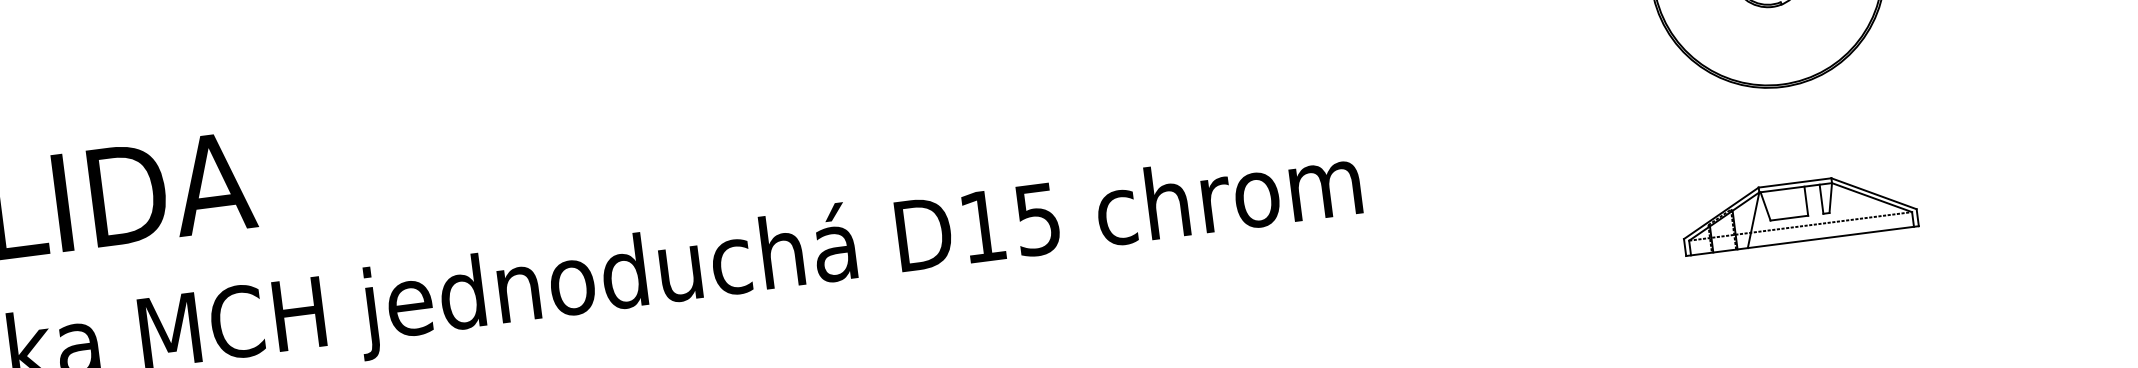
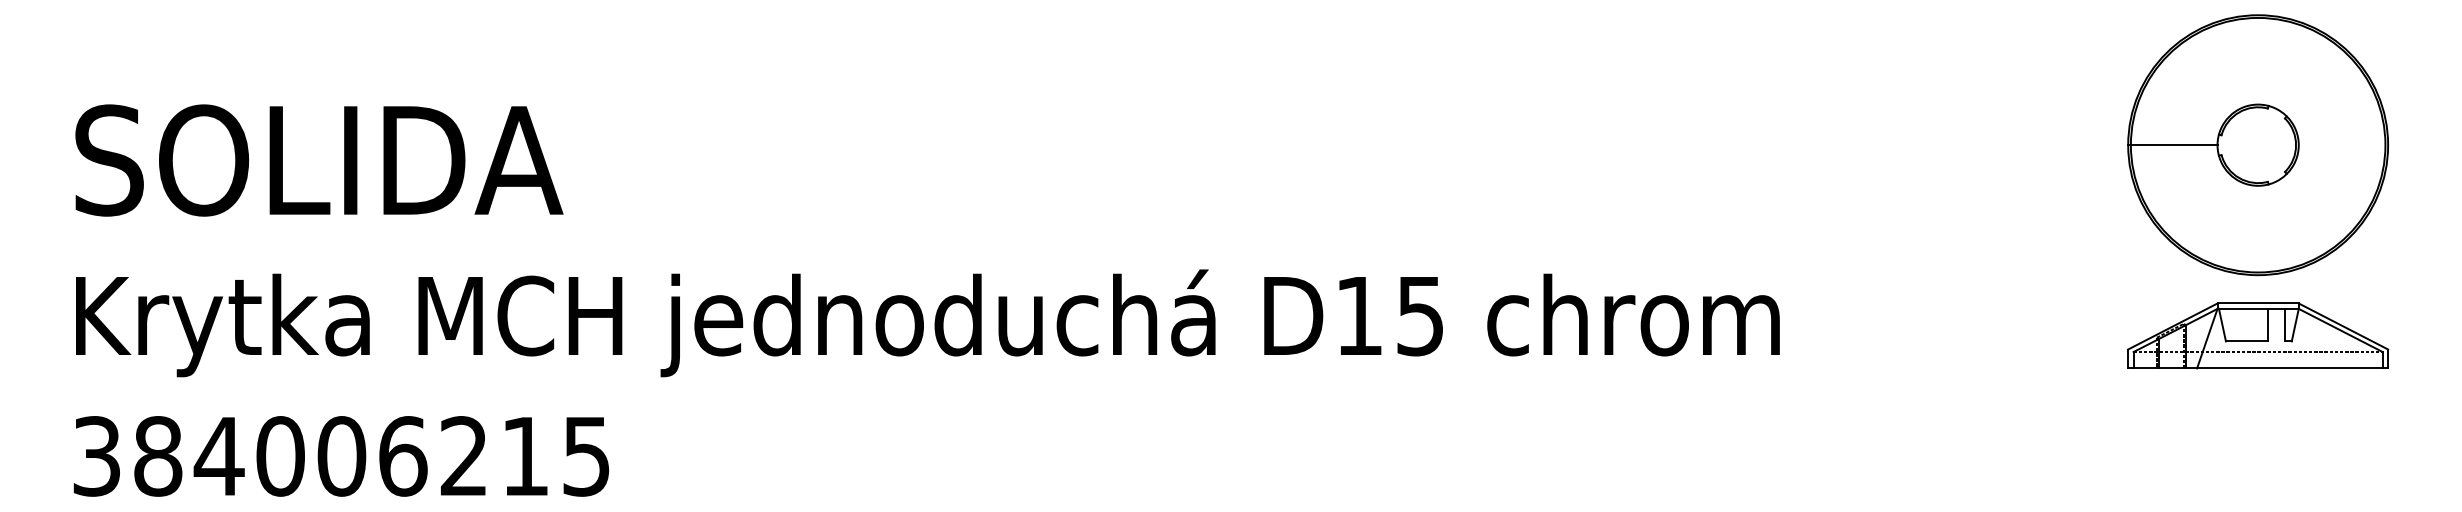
part: (1799, 211) -> (2258, 335), moved

